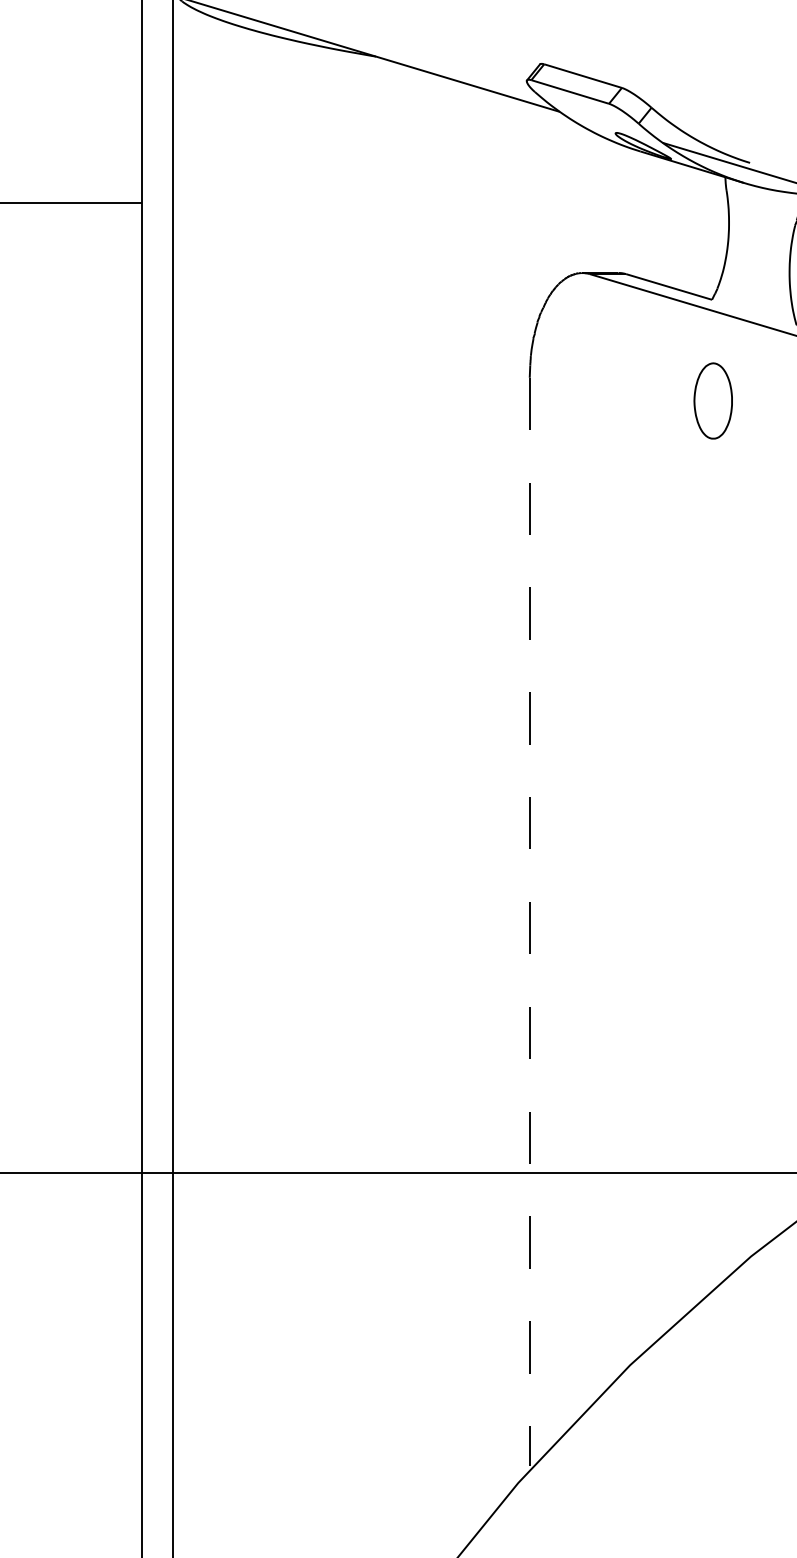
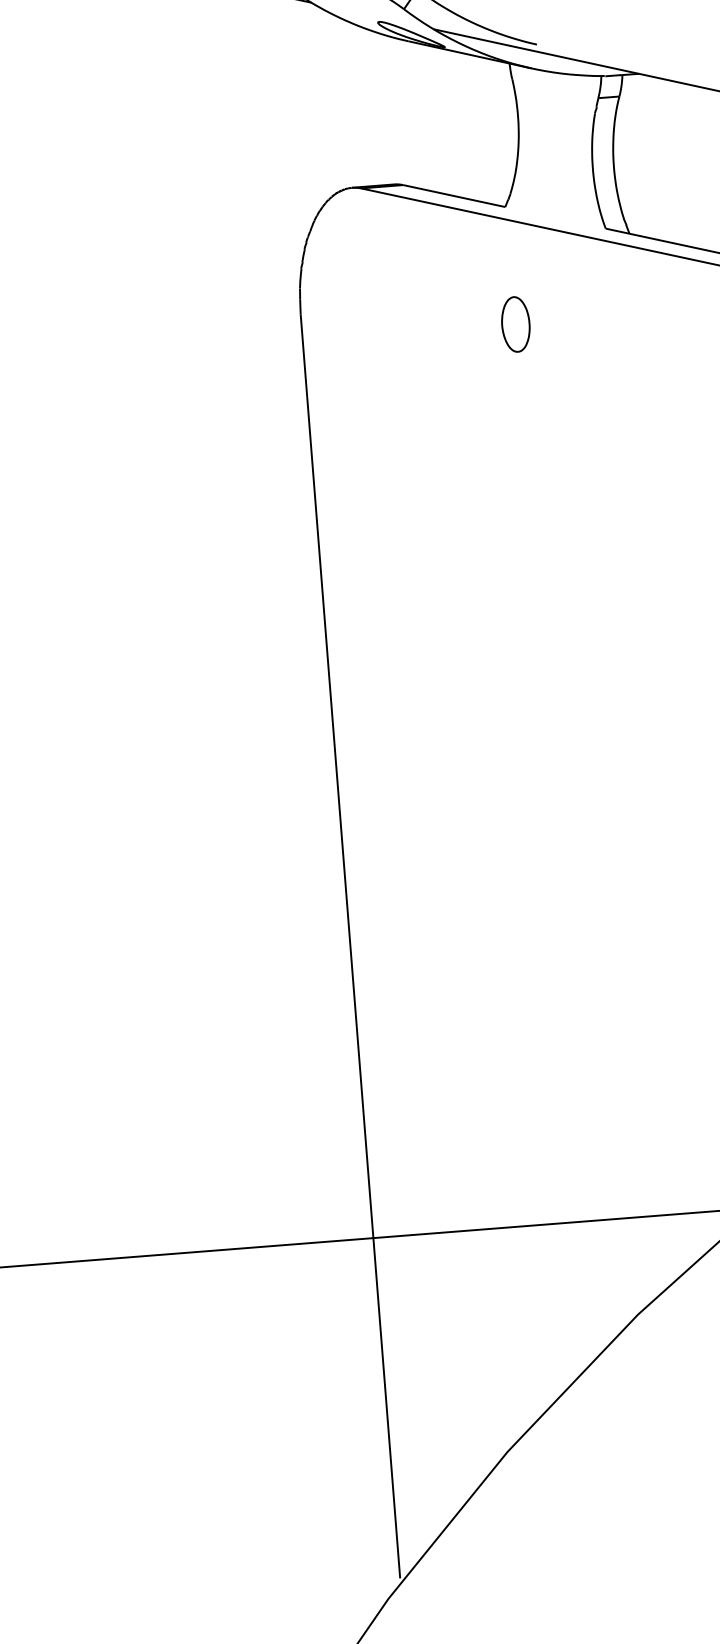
part: (712, 400) -> (515, 323), size x0.62
line: (529, 922) -> (350, 946), dashed -> solid

